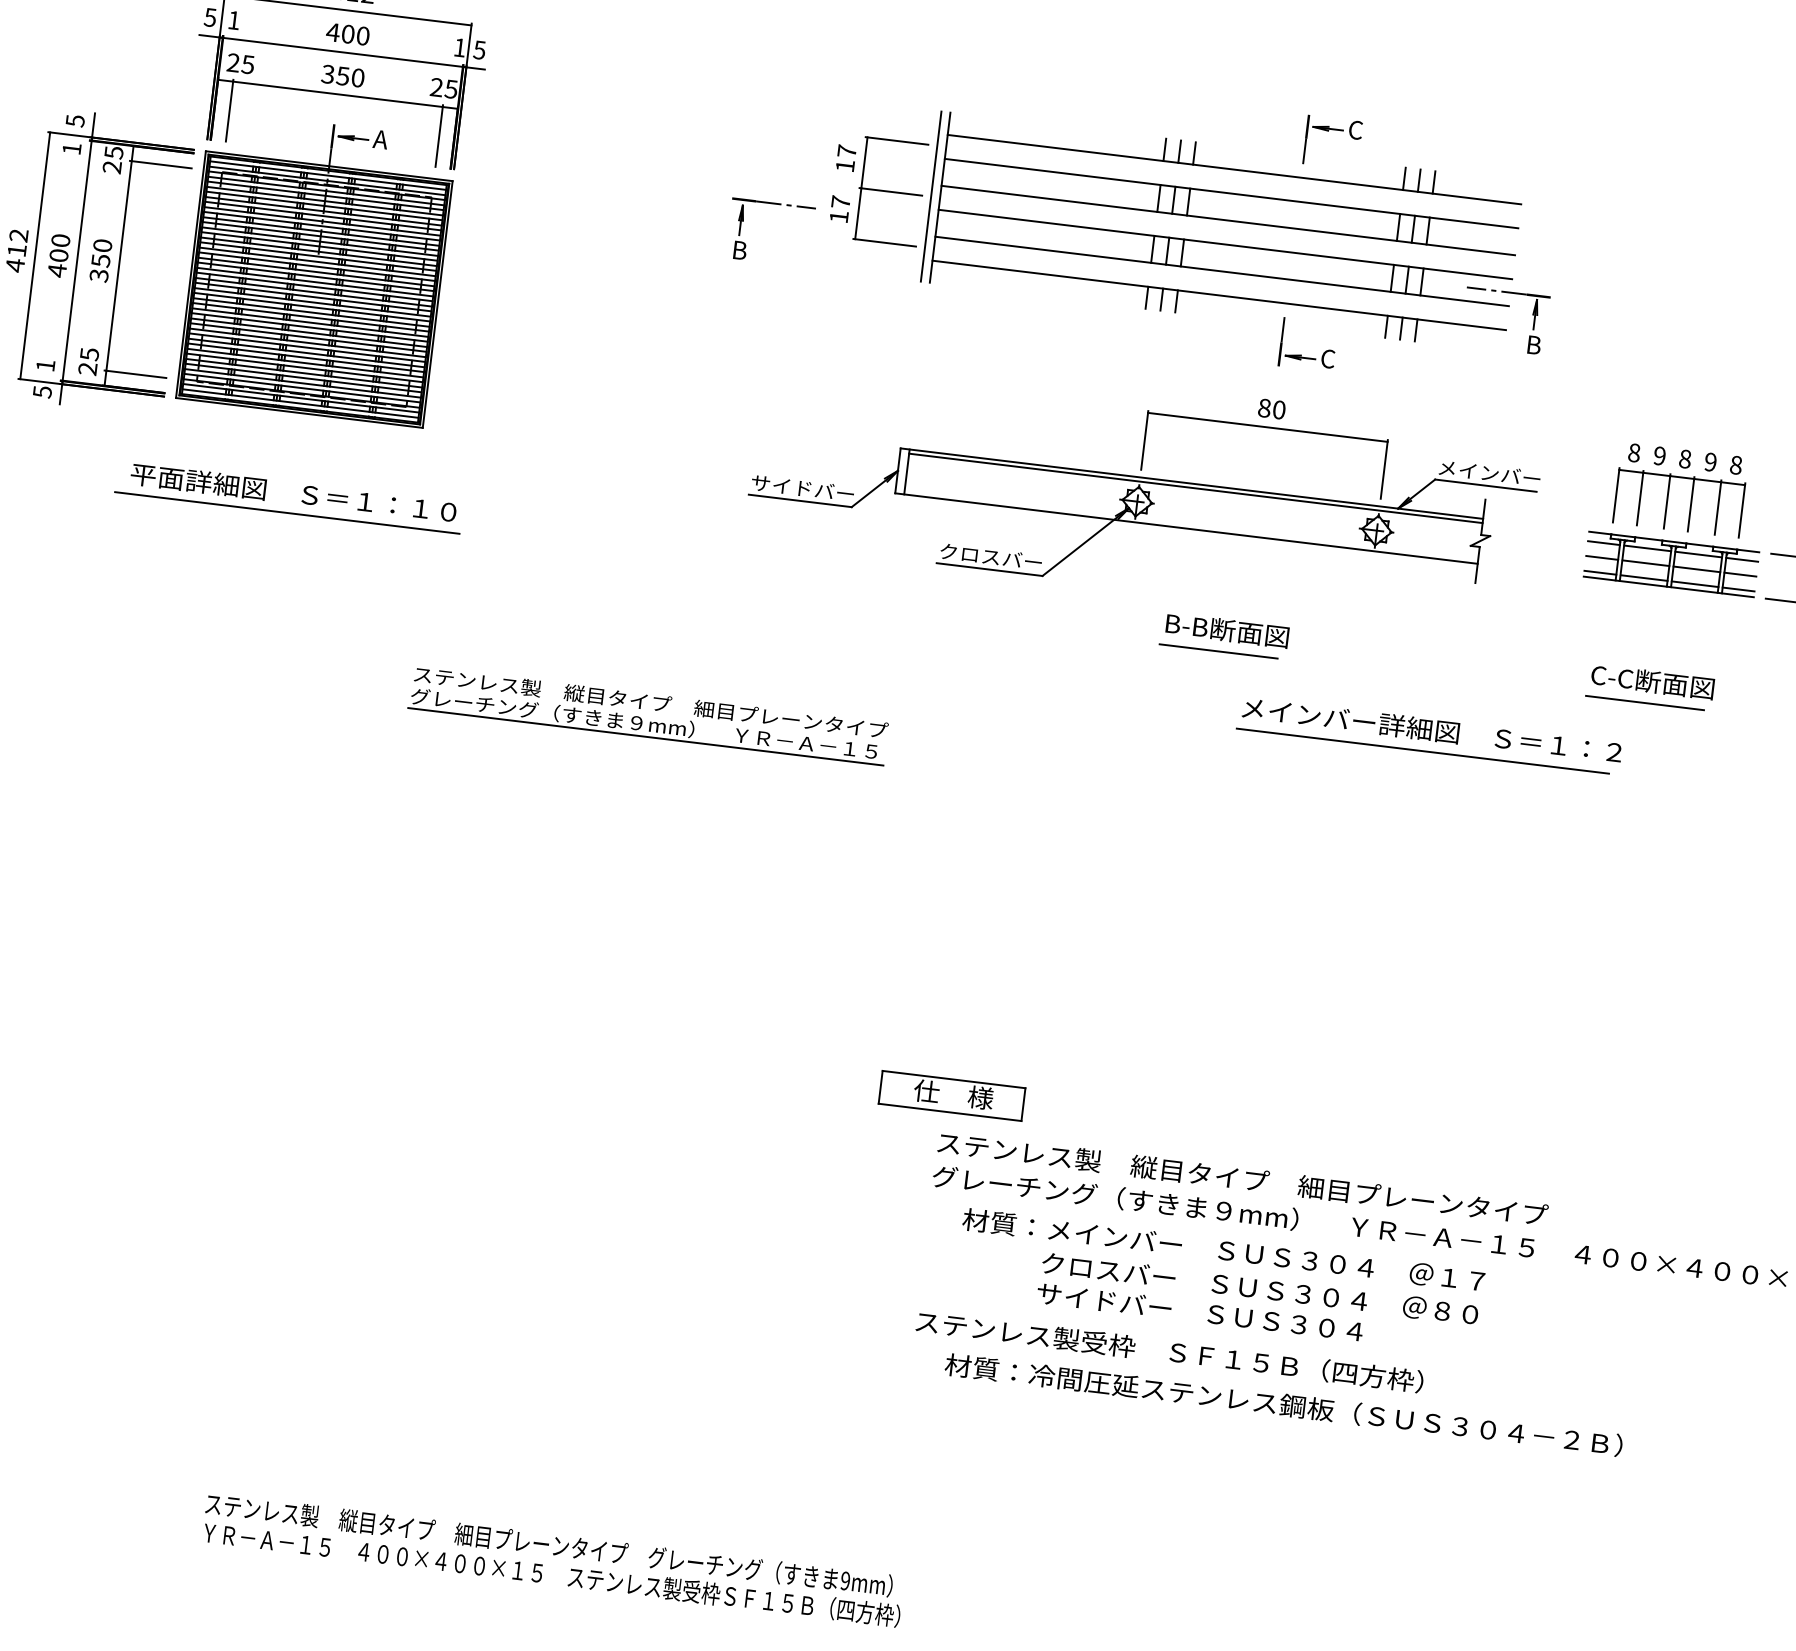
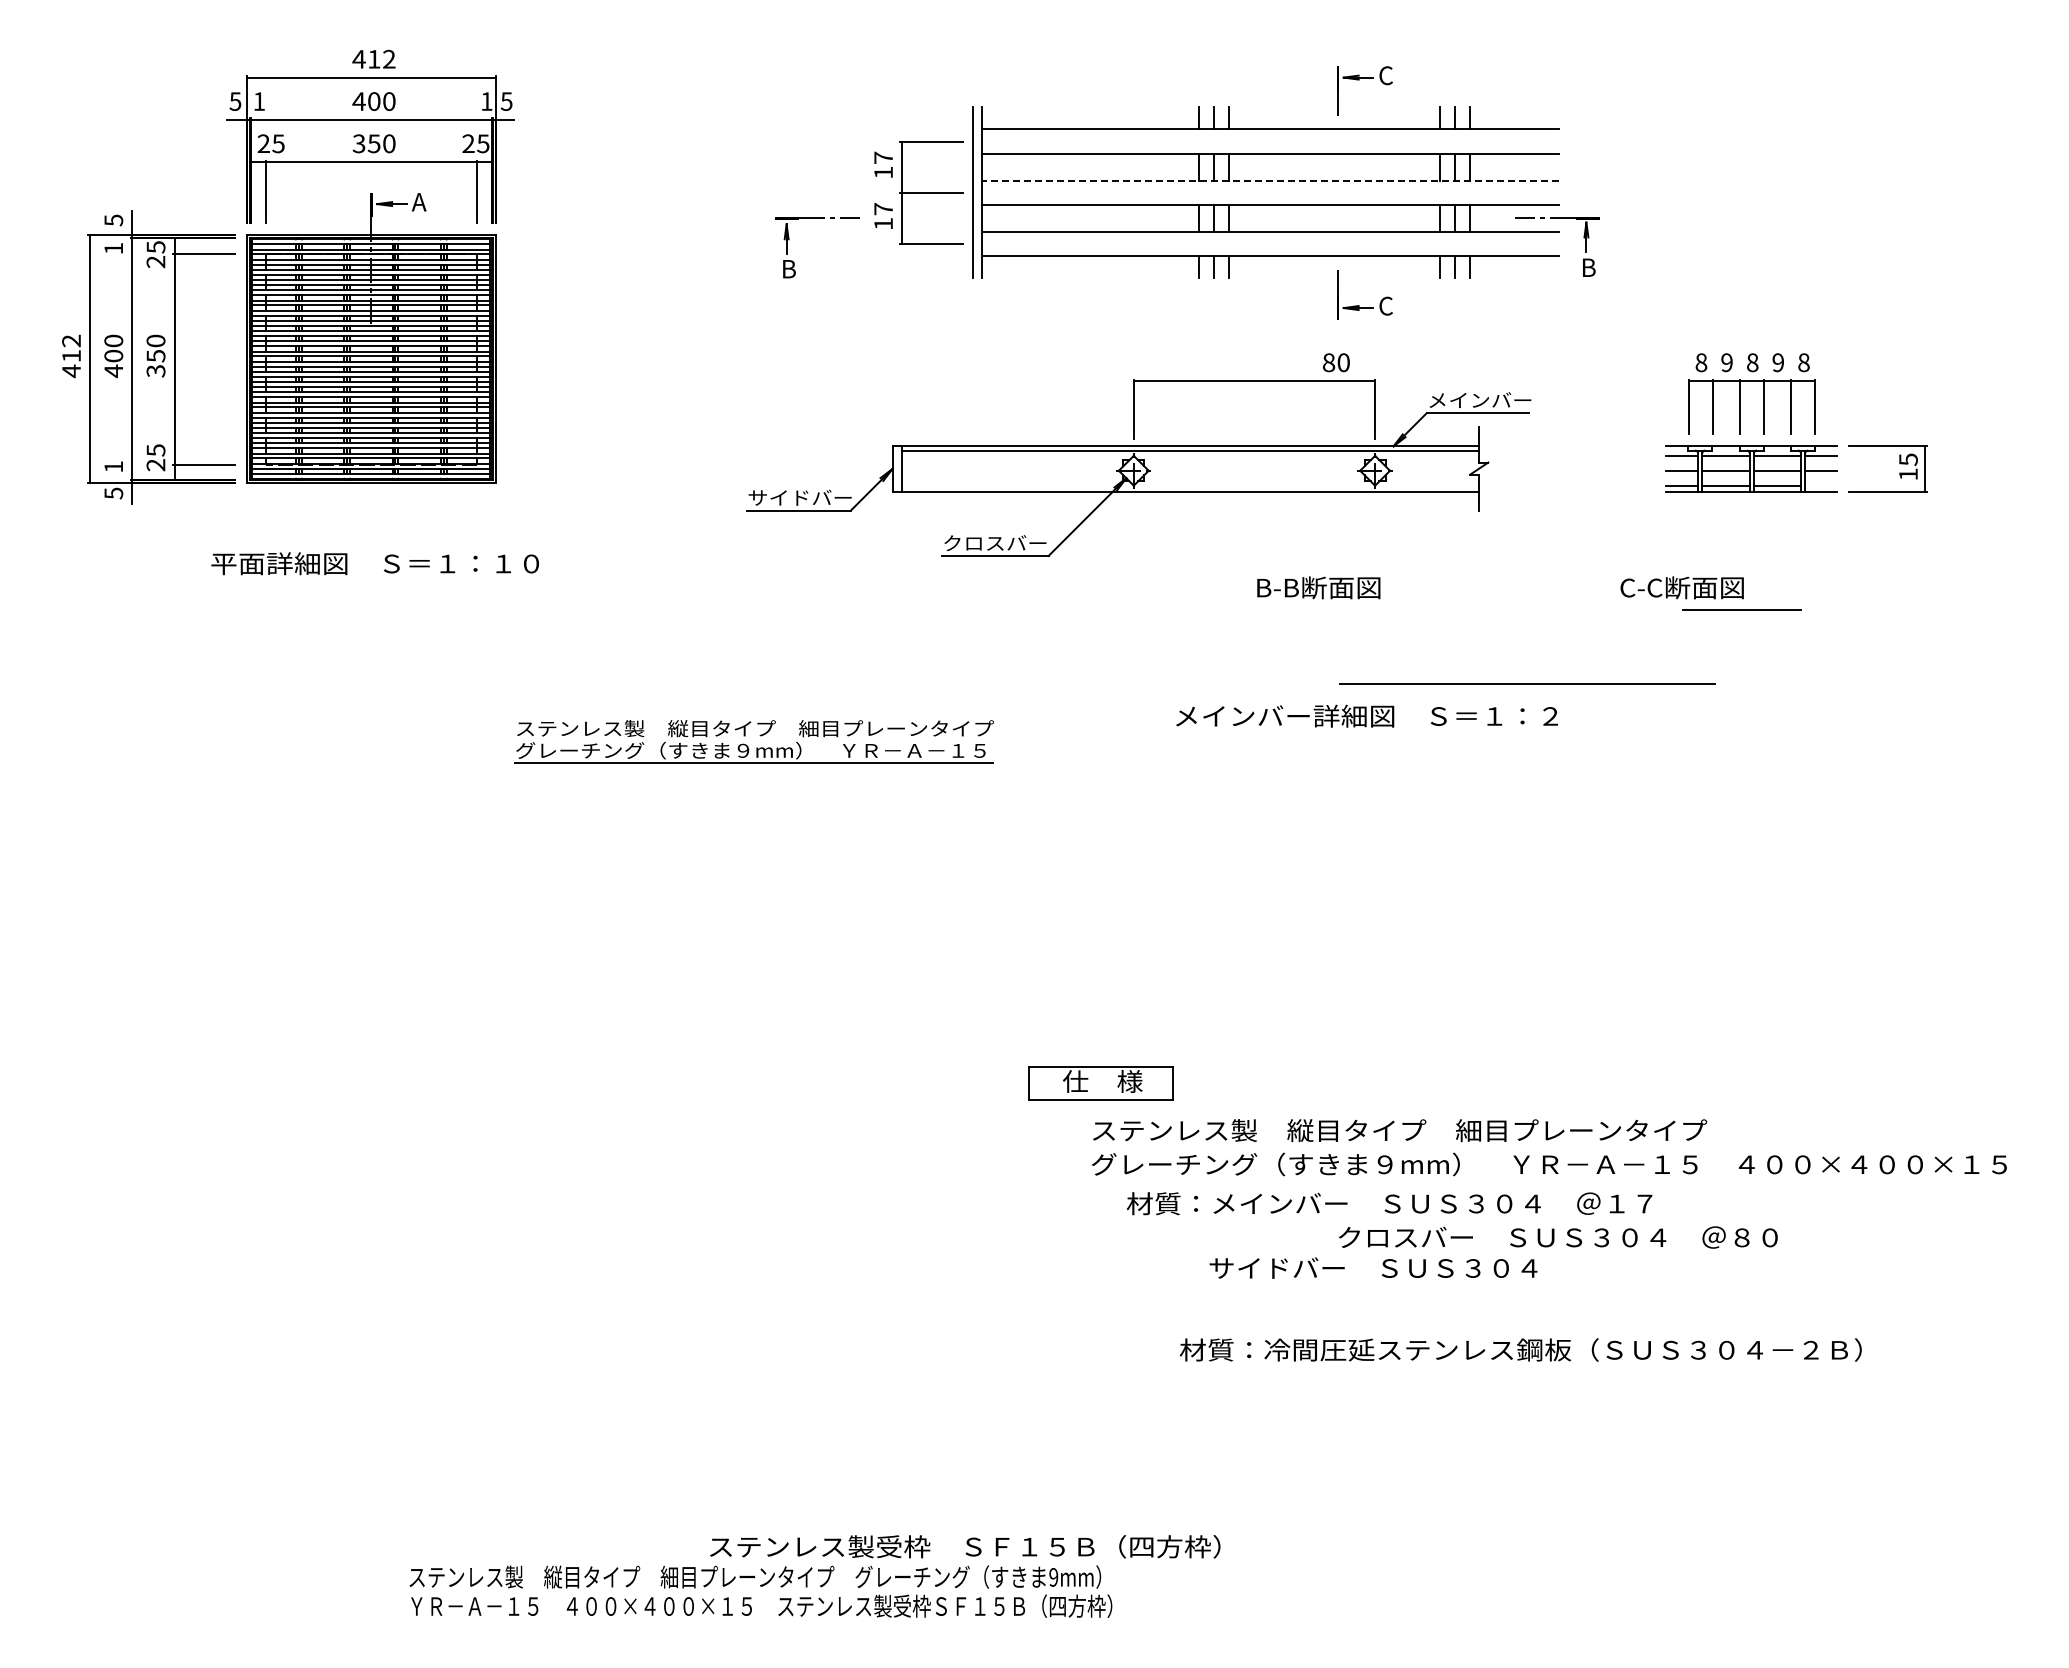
line: (1228, 220) -> (1270, 180), solid -> dashed
part: (1142, 498) -> (1138, 467), moved
line: (287, 512) -> (371, 583), removed
line: (1738, 589) -> (1821, 485), removed
line: (1218, 651) -> (1312, 609), removed
text: (1652, 681) -> (1681, 587), moved
text: (1431, 729) -> (1366, 715), moved
text: (1260, 1288) -> (1558, 1237), moved
text: (1170, 1351) -> (965, 1546), moved
text: (1283, 1404) -> (1520, 1349), moved

